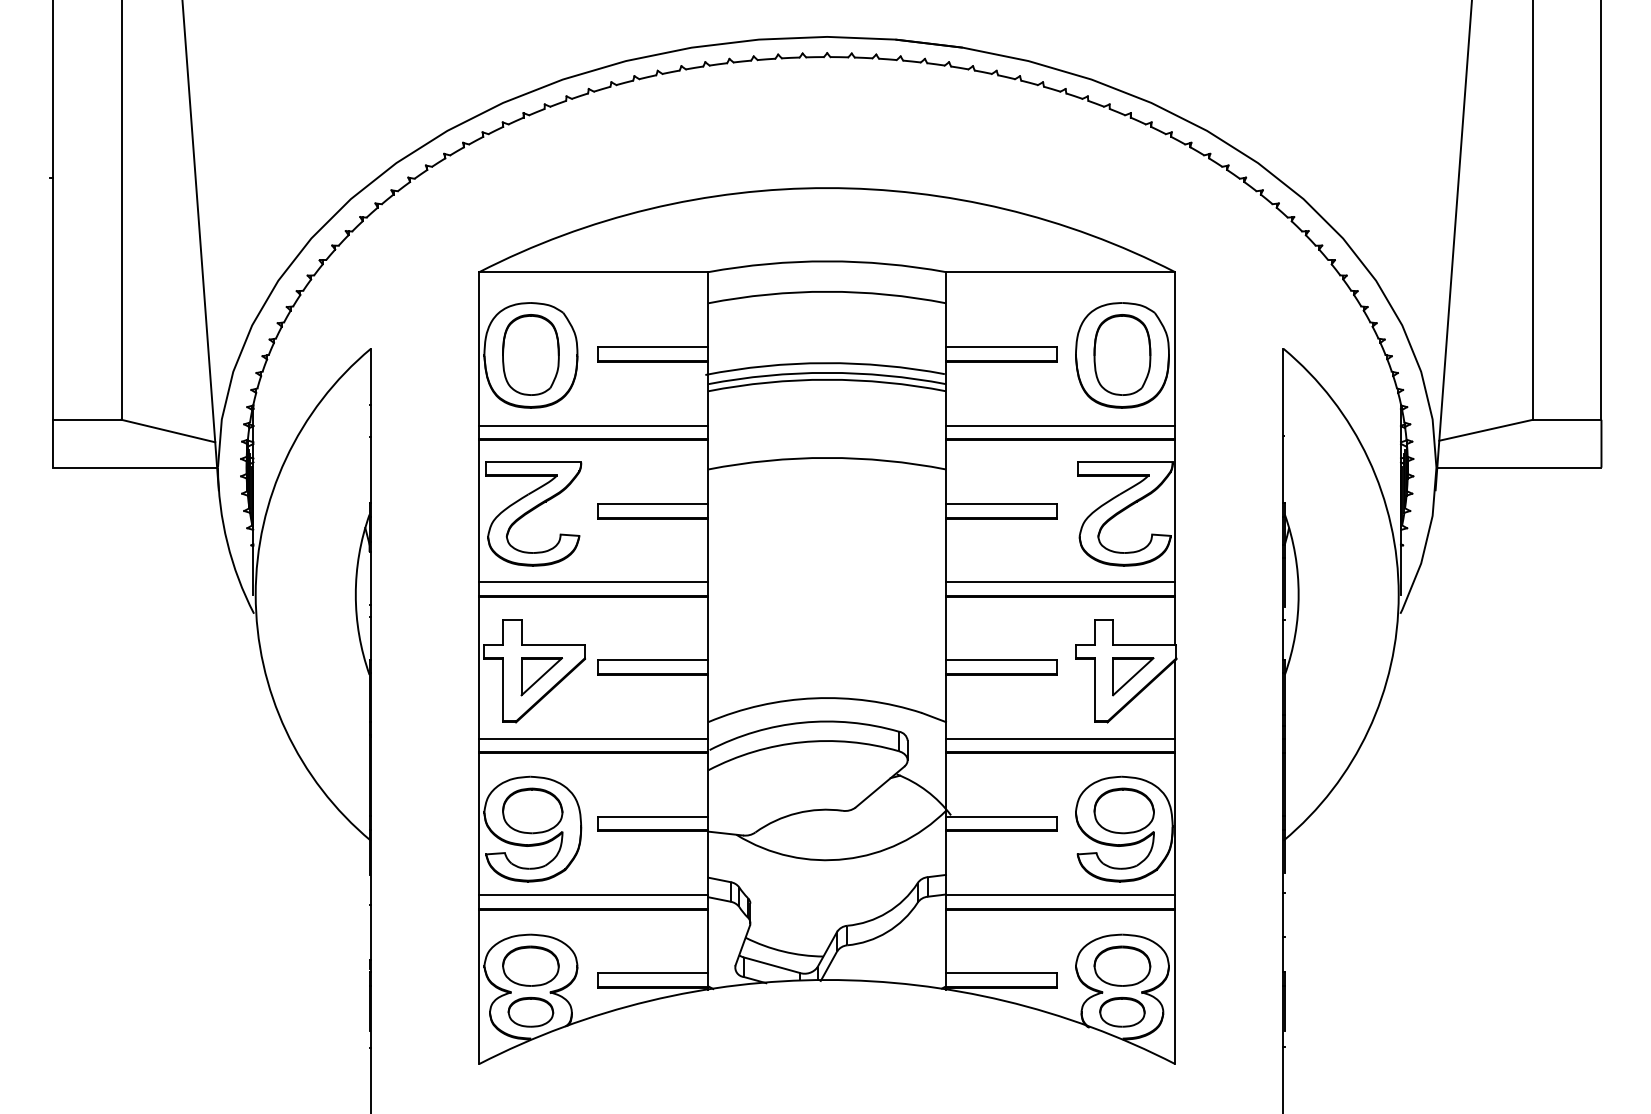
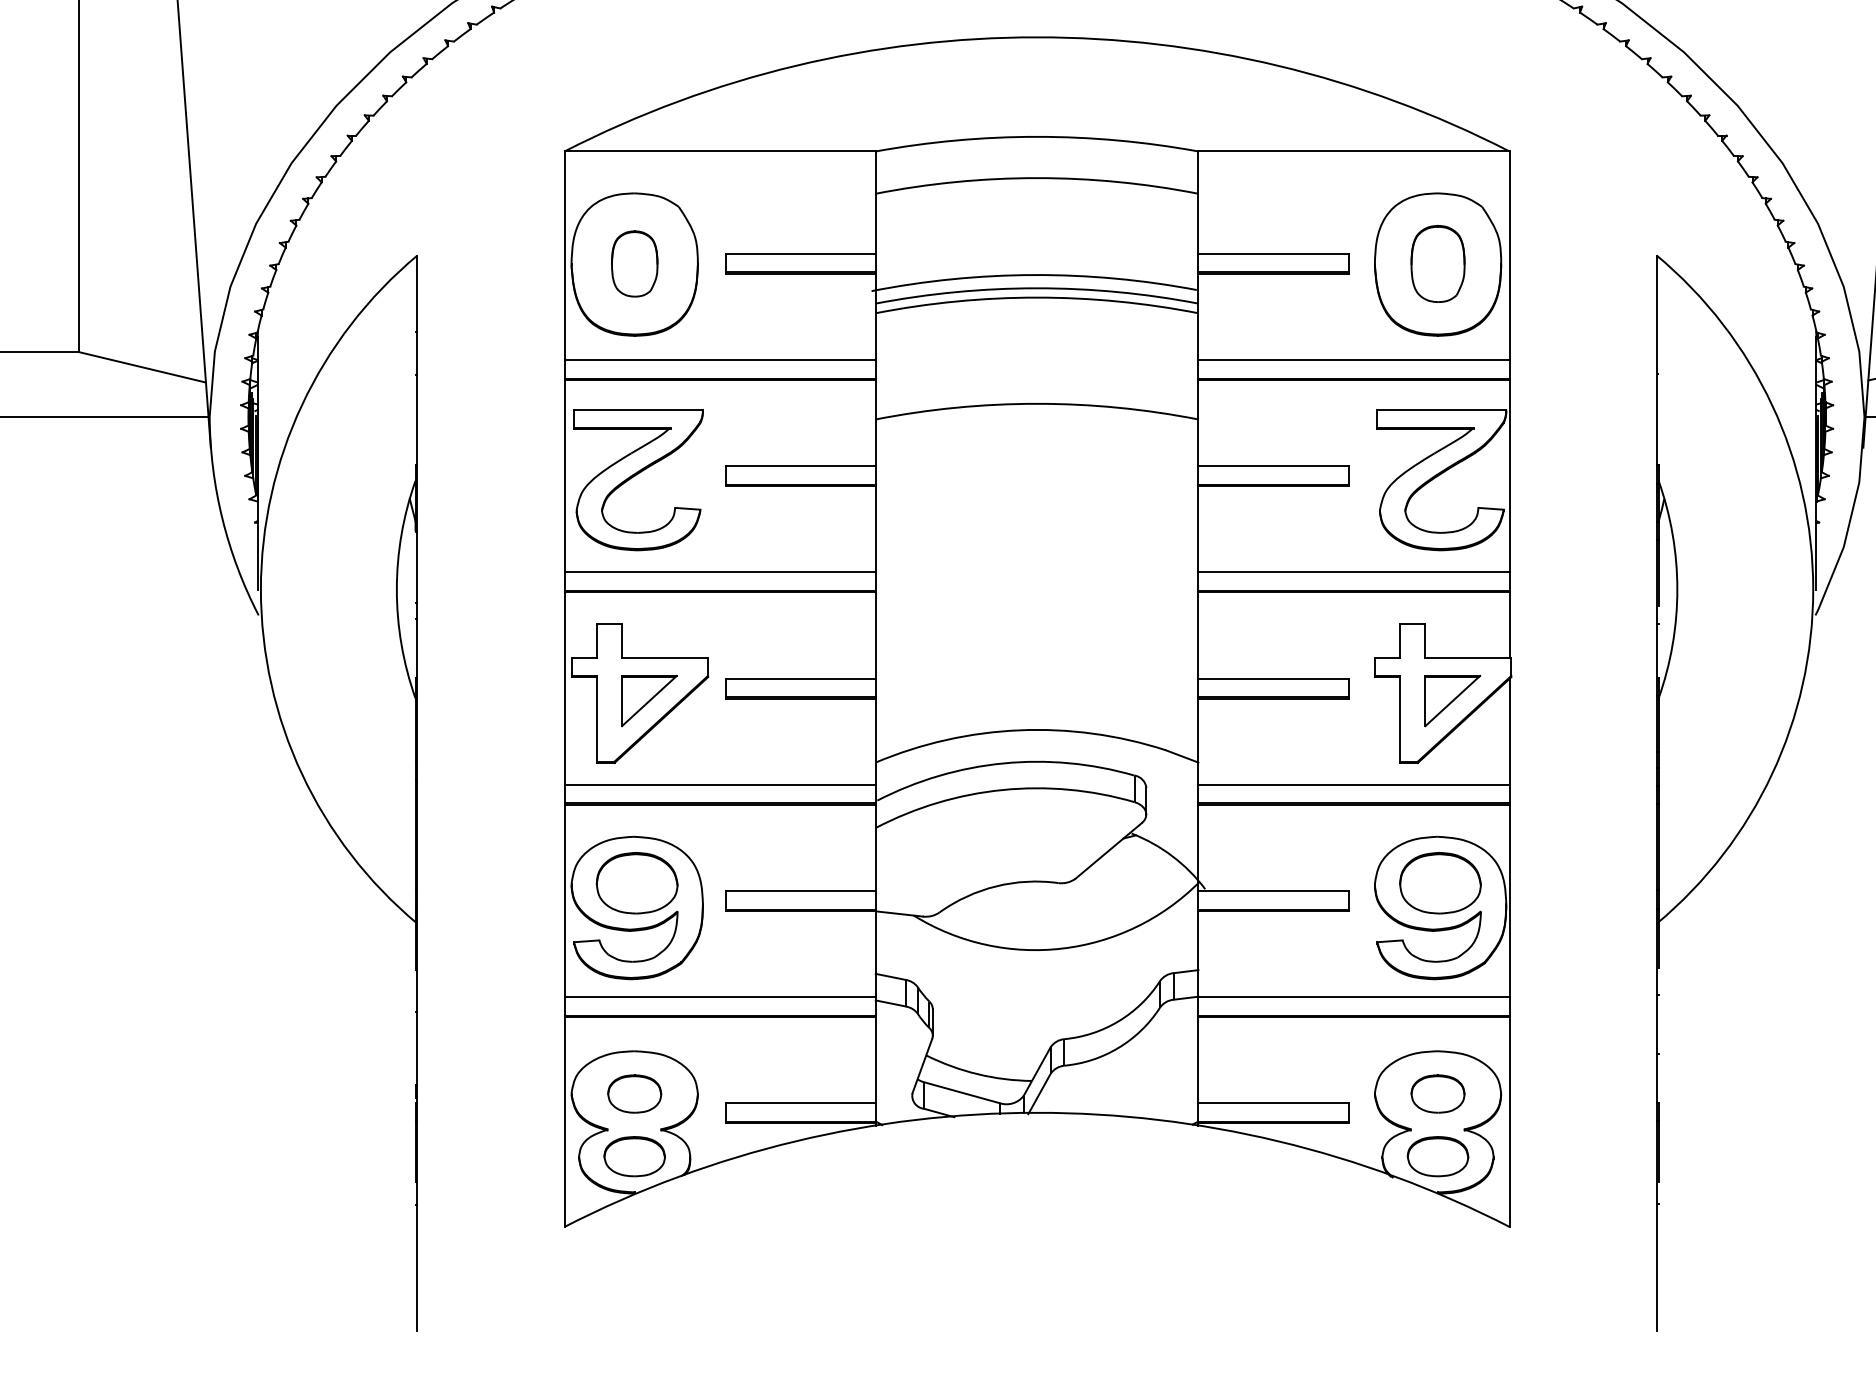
part: (530, 354) -> (634, 263), size x0.6
part: (1122, 354) -> (1438, 263), size x0.7
part: (530, 965) -> (634, 1093), size x0.7
part: (1122, 965) -> (1438, 1093), size x0.7

